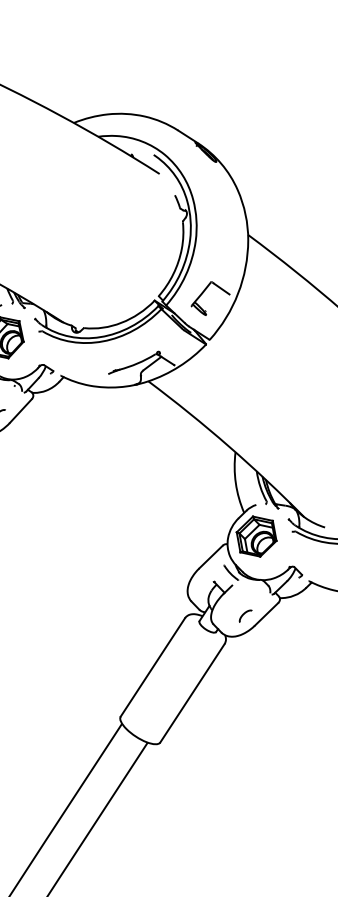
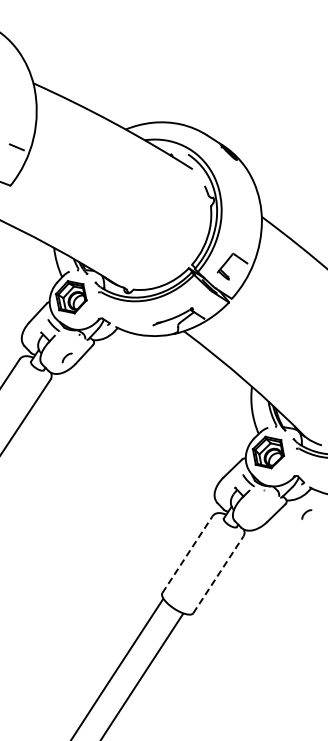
curve: (245, 614) -> (306, 513), moved
line: (152, 667) -> (187, 554), solid -> dashed
line: (192, 692) -> (218, 574), solid -> dashed

